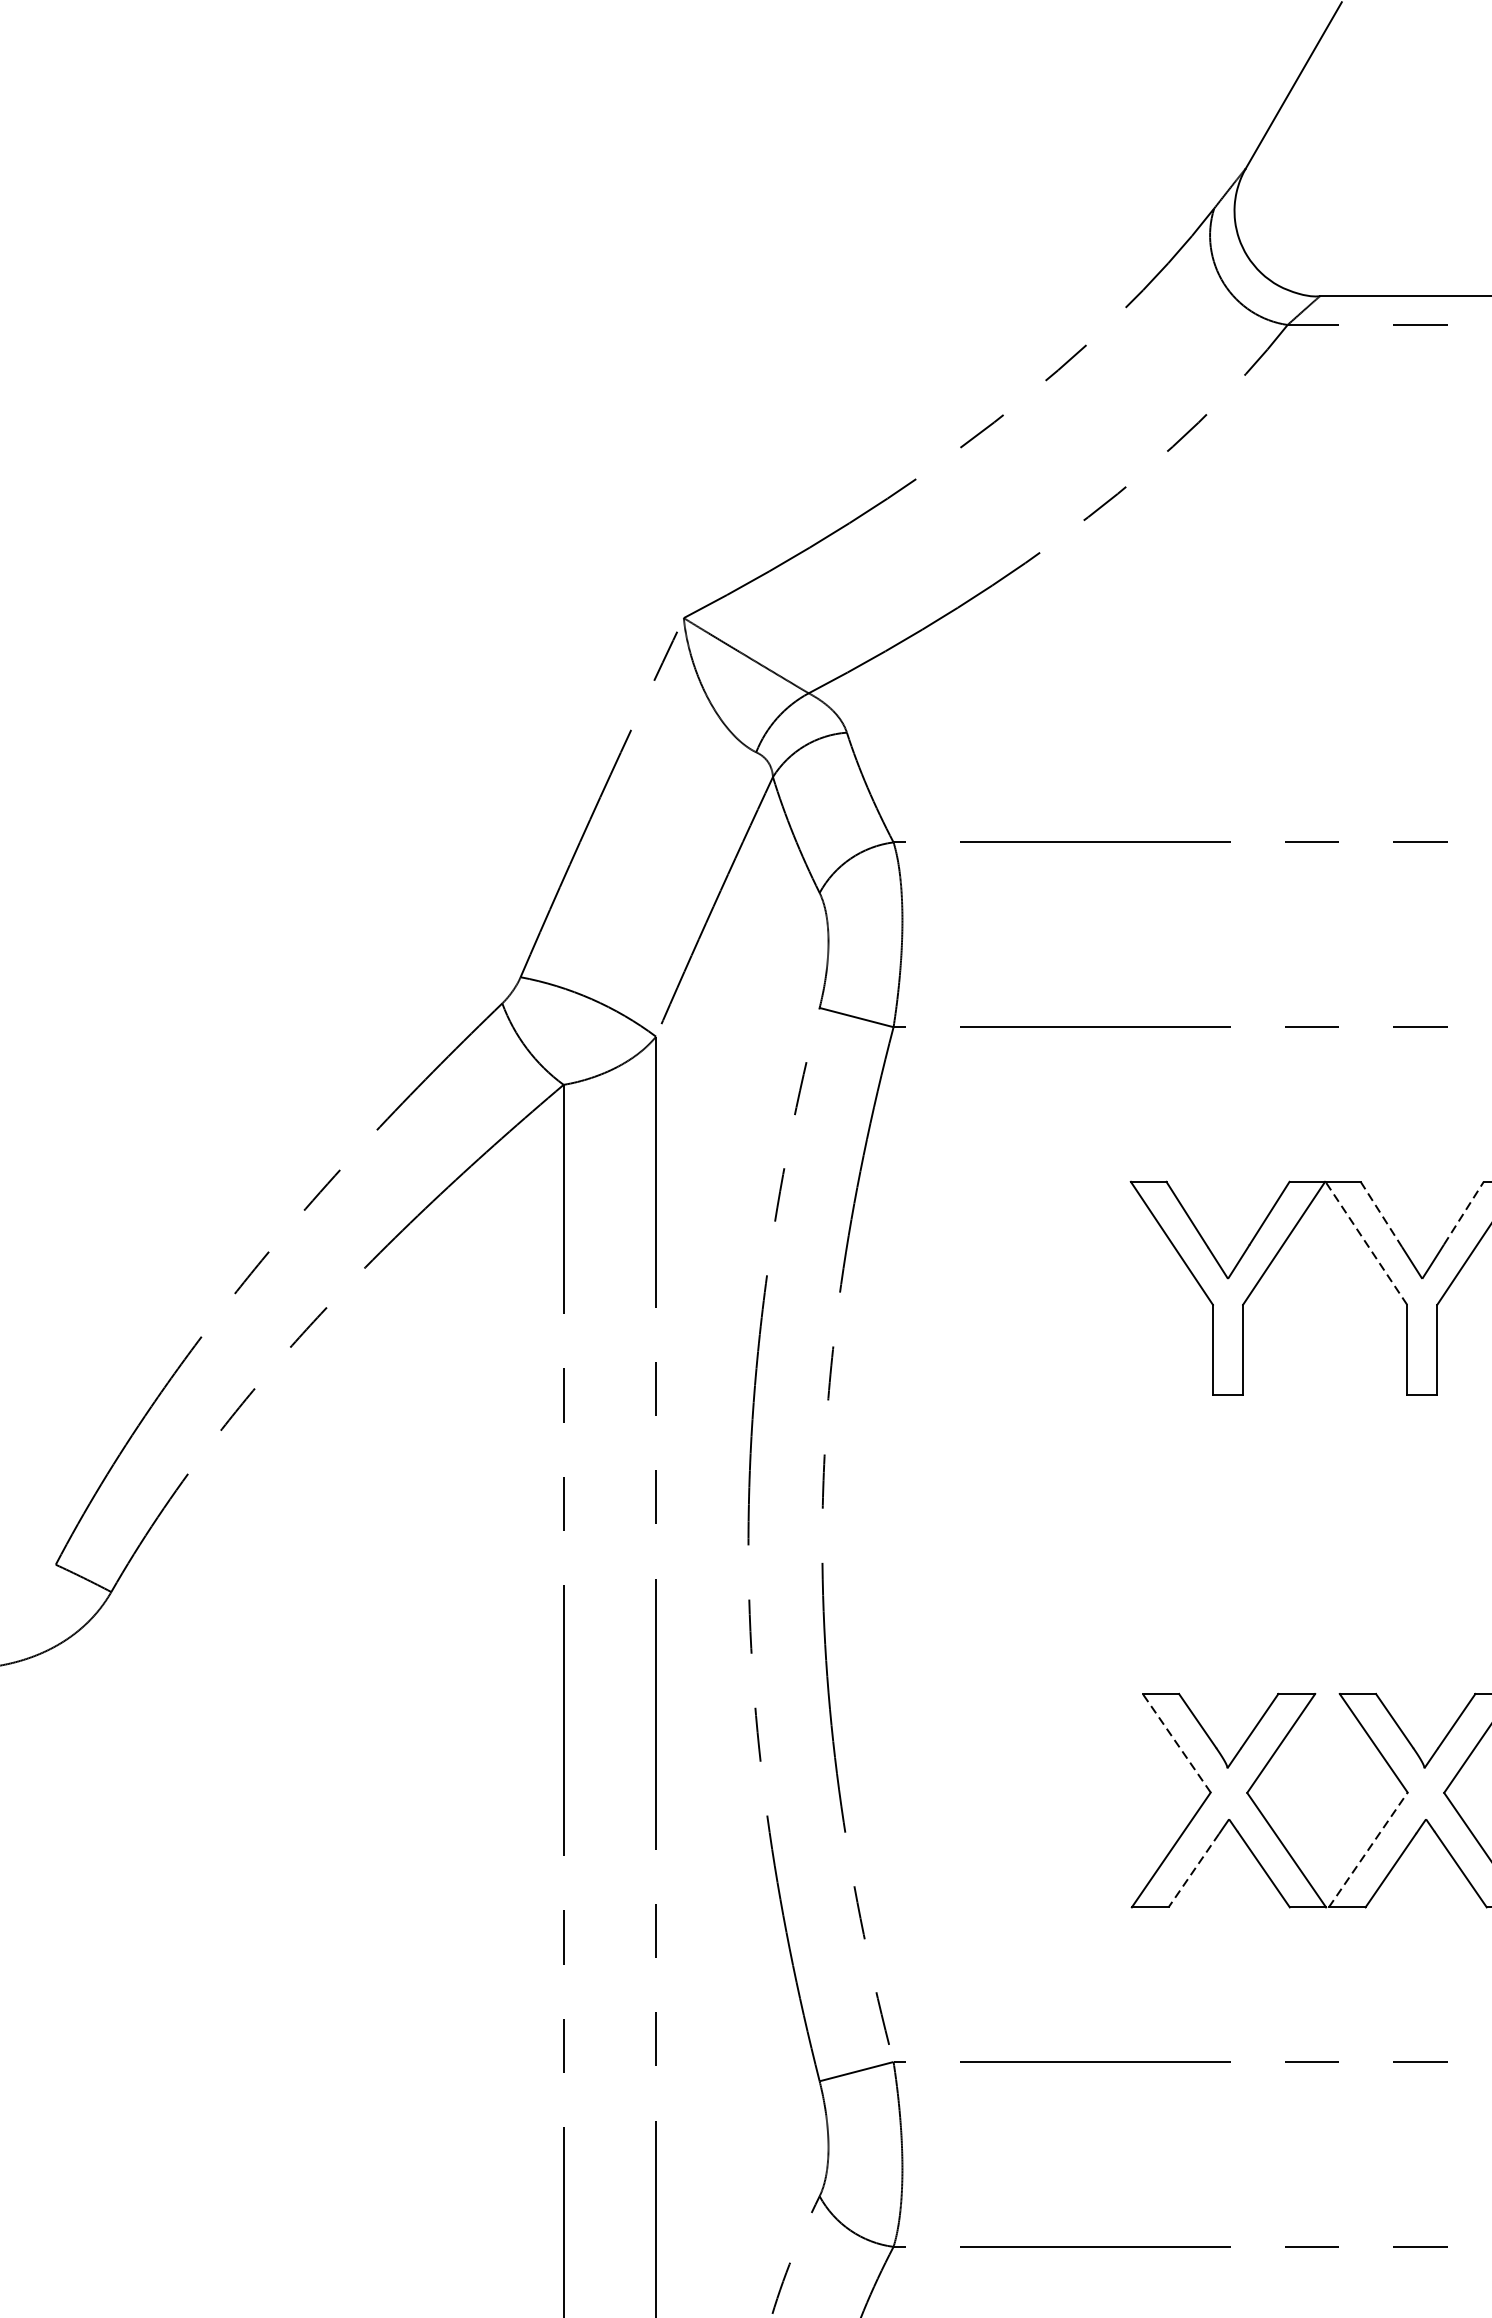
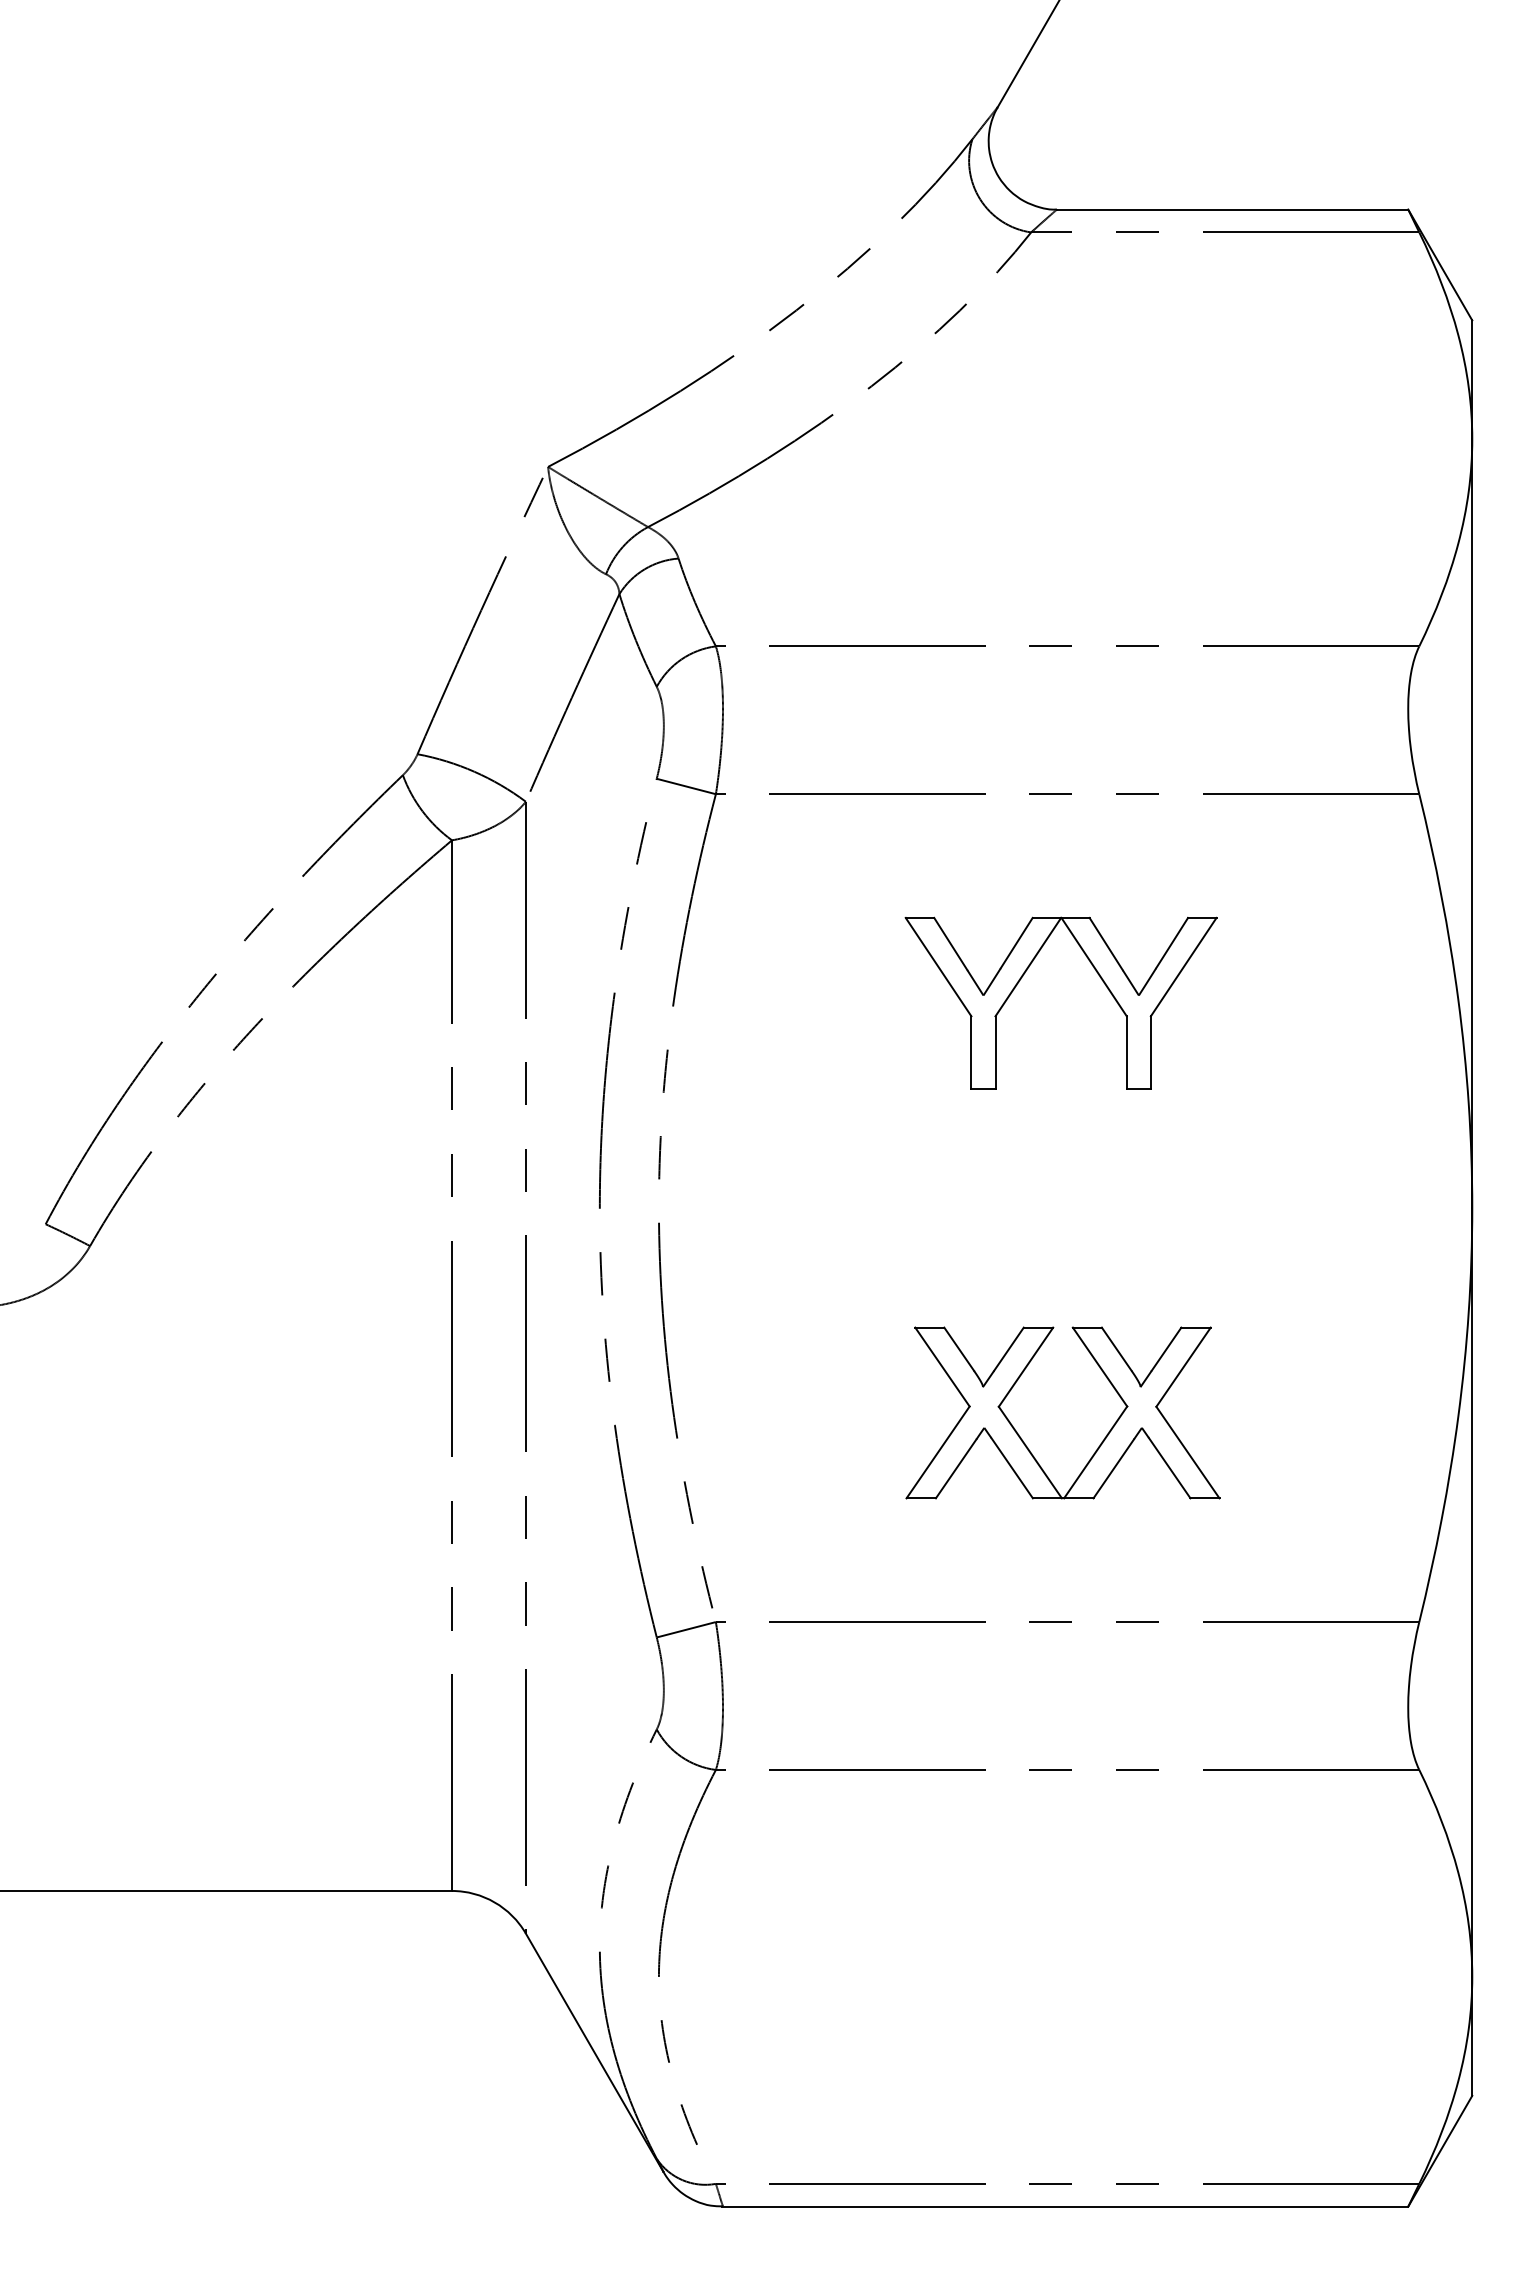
line: (1464, 1213) -> (1172, 943), dashed -> solid
line: (1381, 1215) -> (1106, 944), dashed -> solid
line: (1365, 1242) -> (1093, 966), dashed -> solid
line: (1176, 1743) -> (942, 1367), dashed -> solid
line: (1368, 1850) -> (1095, 1452), dashed -> solid
line: (1194, 1870) -> (956, 1468), dashed -> solid

